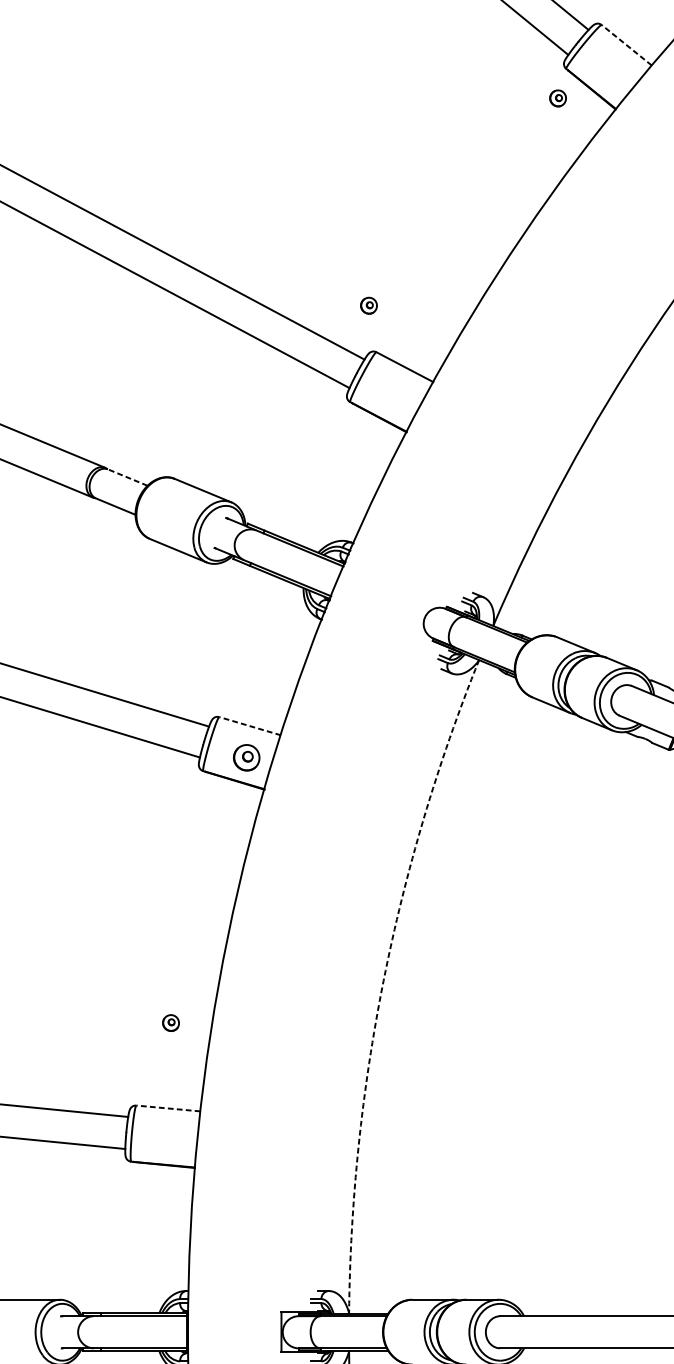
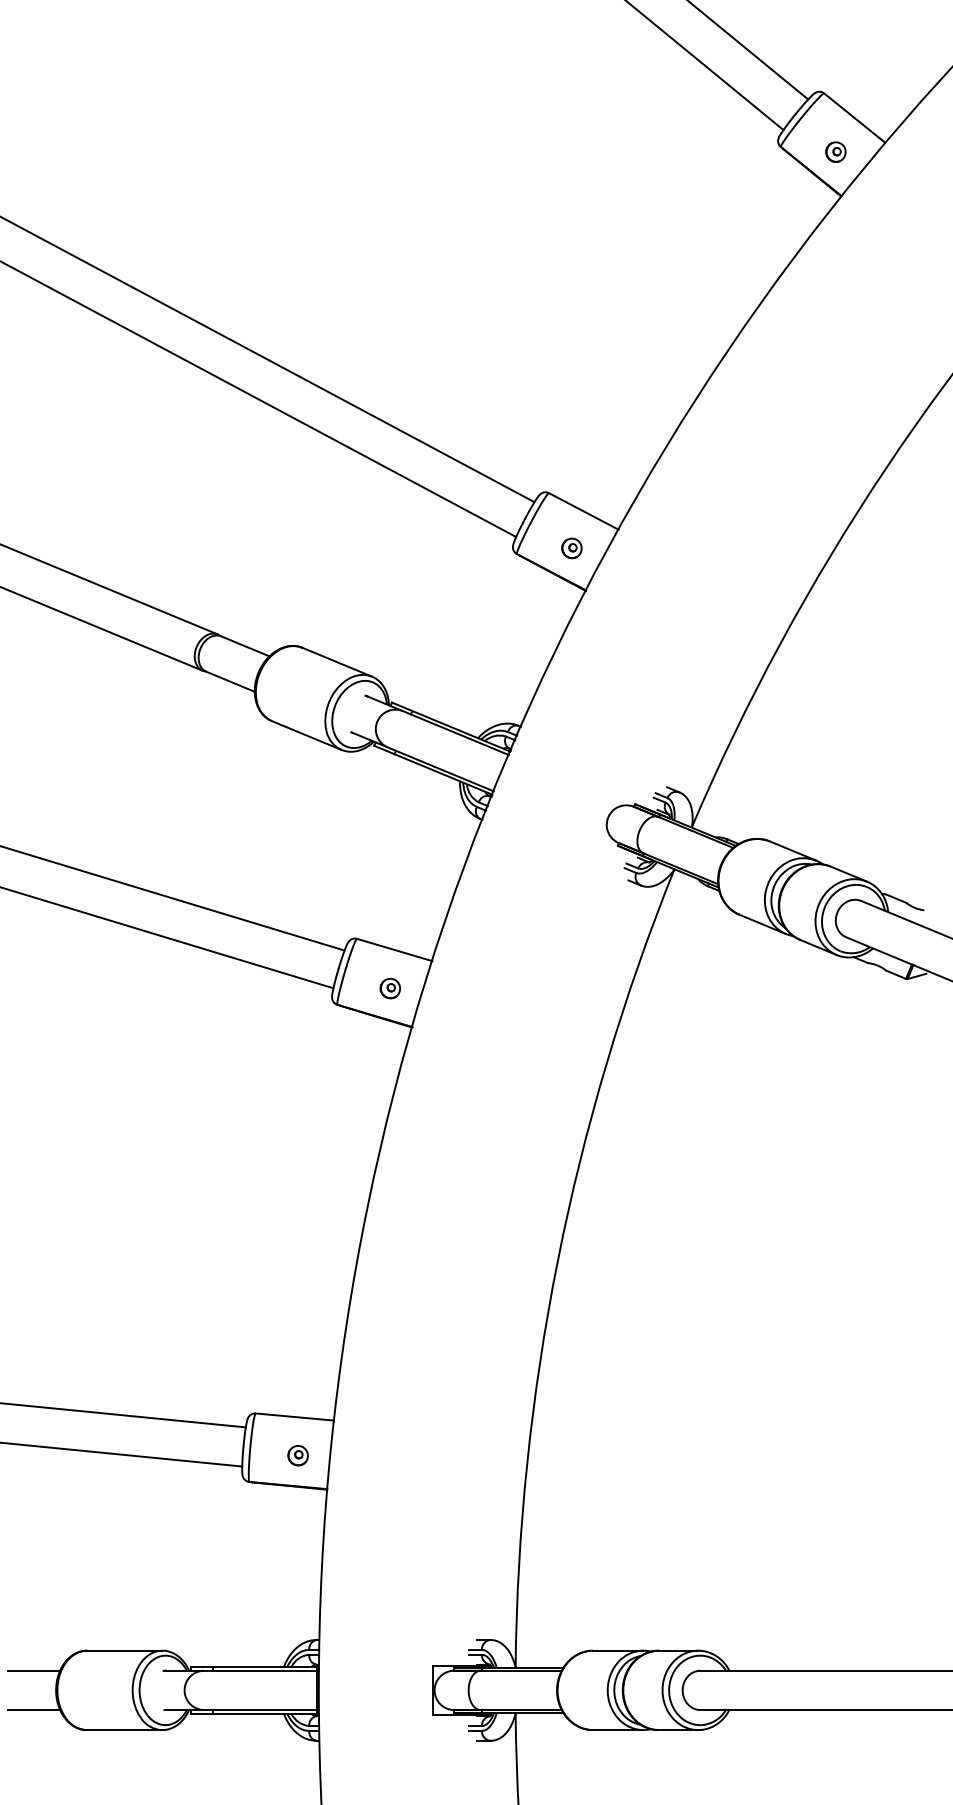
line: (626, 44) -> (854, 117), dashed -> solid
part: (557, 97) -> (835, 151), moved
part: (368, 305) -> (571, 548), moved
line: (127, 477) -> (244, 646), dashed -> solid
line: (249, 725) -> (394, 949), dashed -> solid
part: (245, 757) -> (389, 988), size x0.62
arc: (383, 981) -> (557, 1261), dashed -> solid
part: (170, 1022) -> (297, 1455), moved
line: (168, 1108) -> (294, 1416), dashed -> solid

